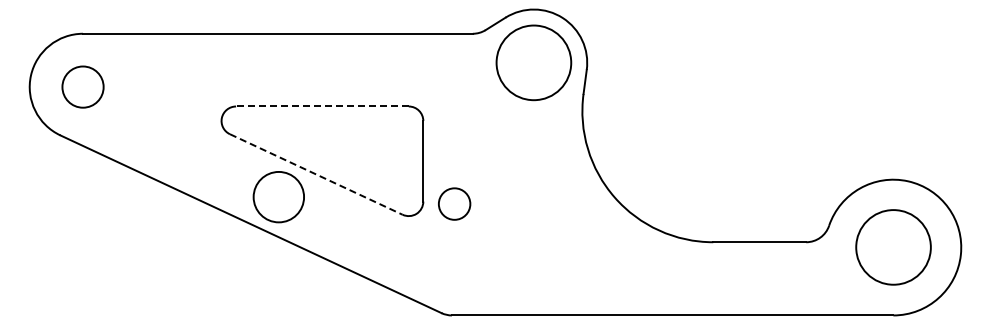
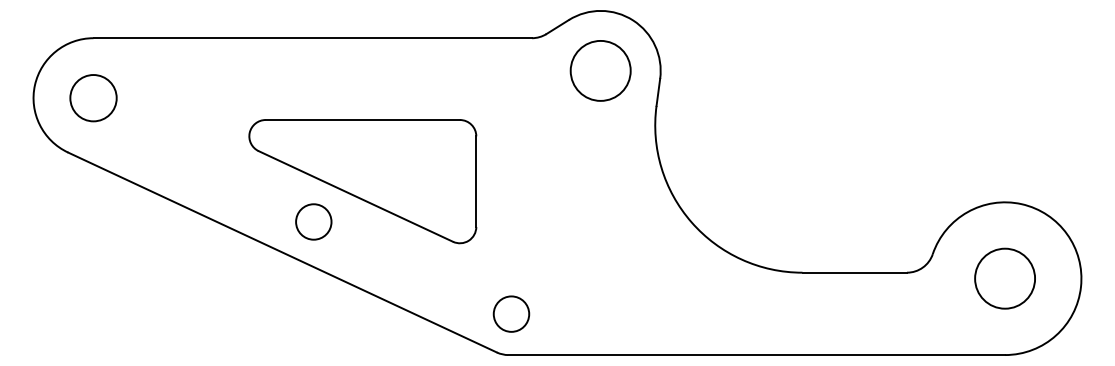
circle: (533, 62) -> (600, 70), size x0.71
line: (321, 106) -> (361, 120), dashed -> solid
line: (316, 174) -> (356, 196), dashed -> solid
circle: (278, 196) -> (313, 221), size x0.62
circle: (454, 203) -> (511, 313), moved
circle: (892, 247) -> (1004, 278), size x0.71

